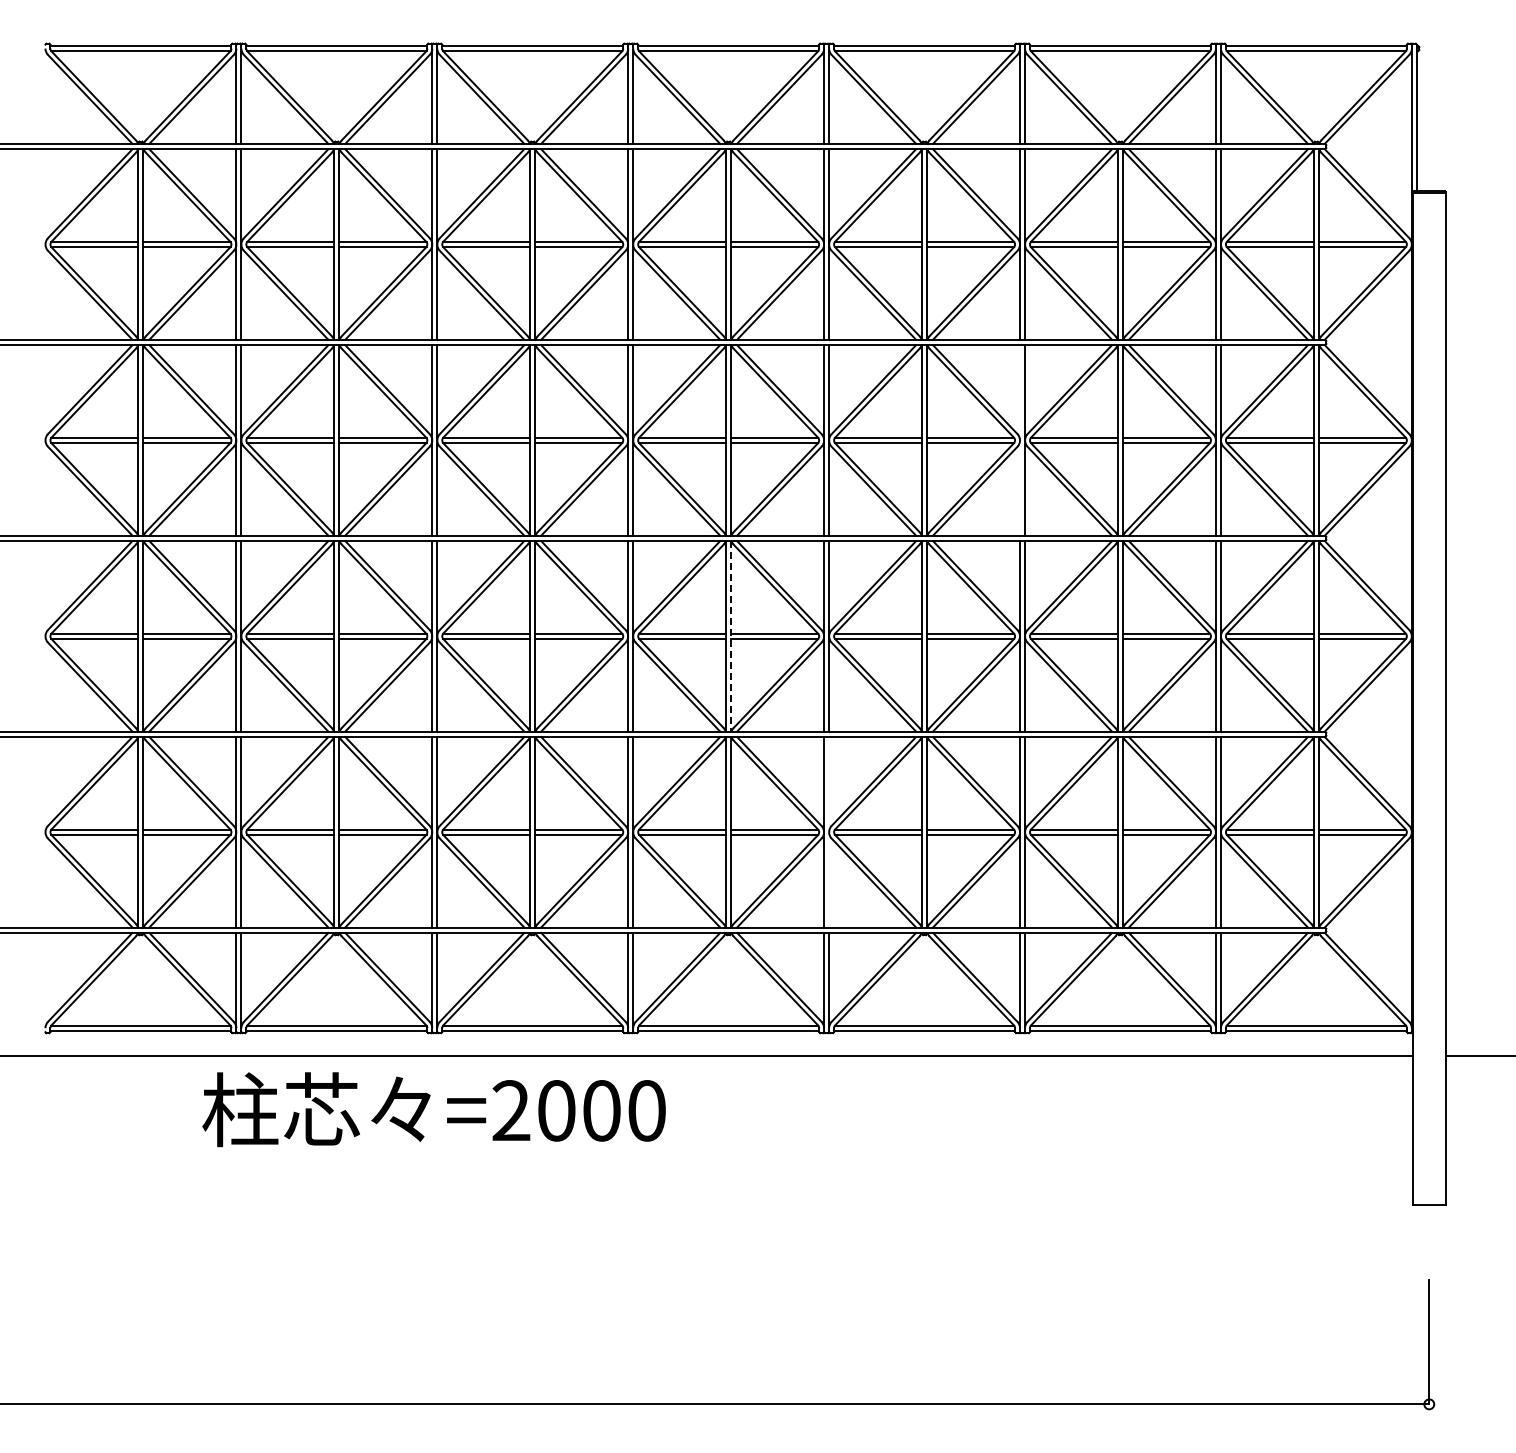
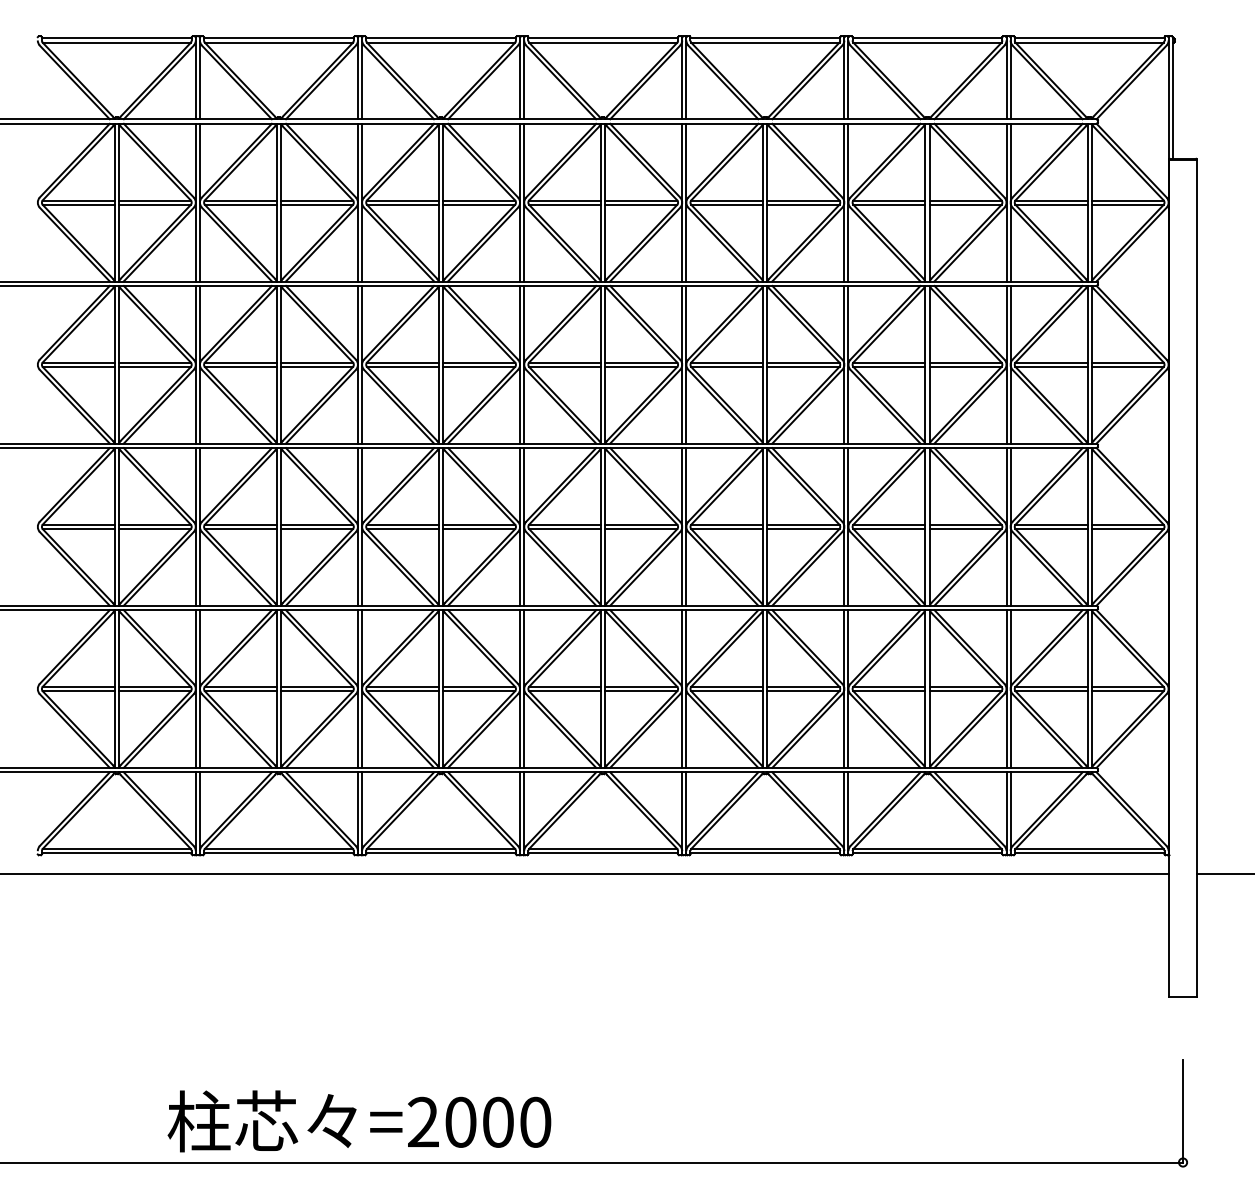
line: (1020, 439) -> (844, 363), added
line: (731, 636) -> (605, 527), dashed -> solid
line: (829, 831) -> (686, 688), added
text: (433, 1109) -> (358, 1121), moved

